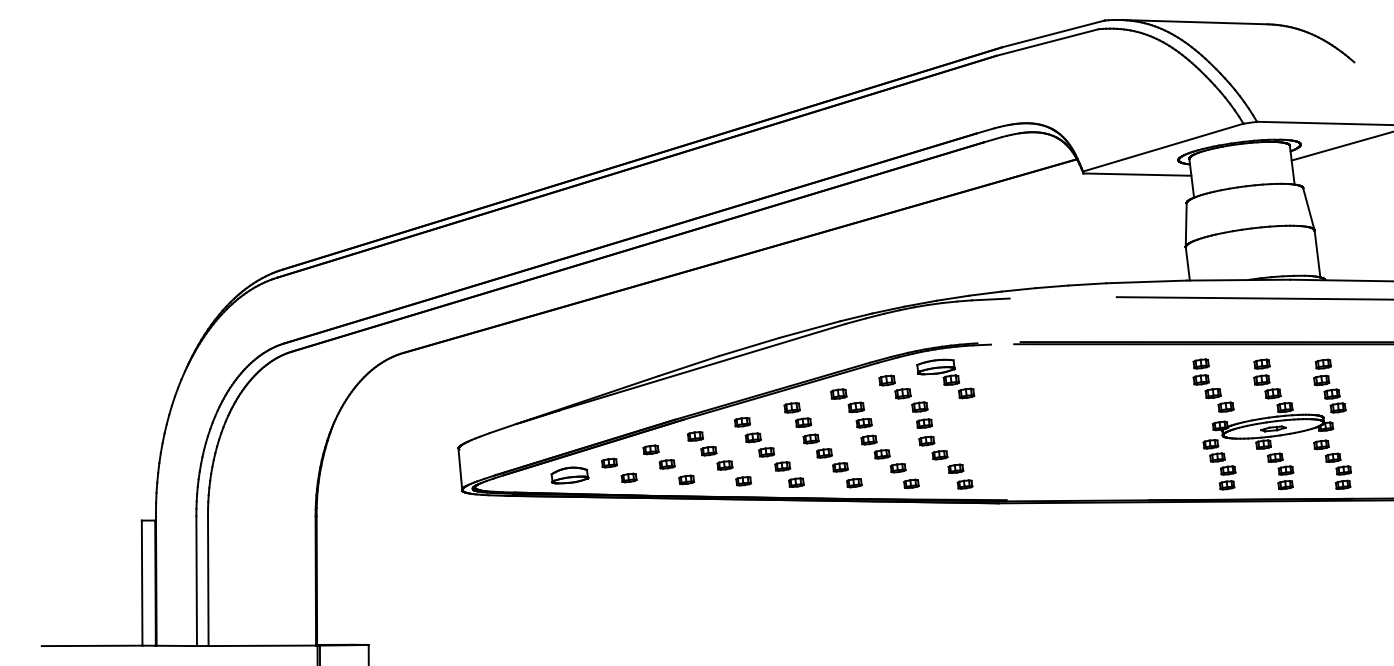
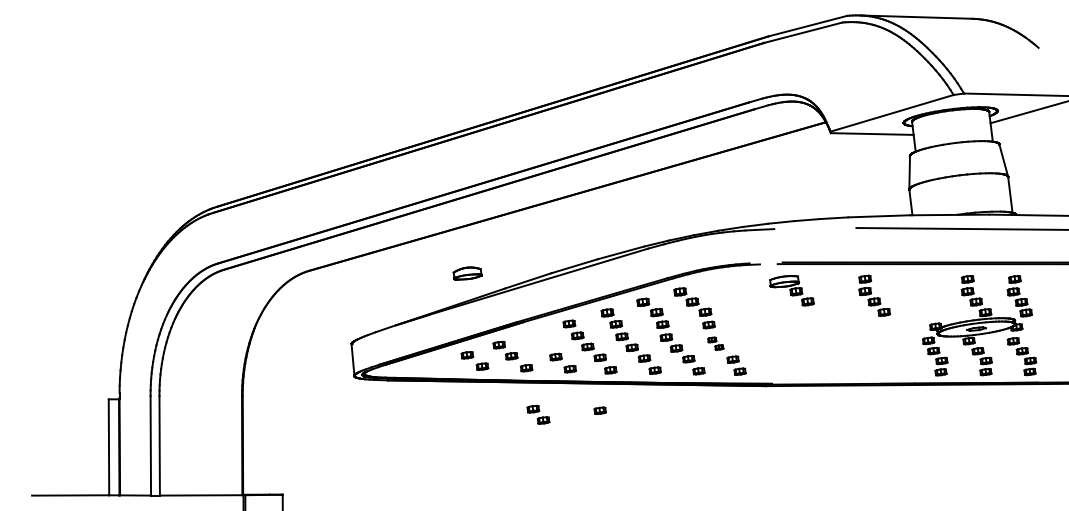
part: (945, 378) -> (791, 290), moved
part: (1213, 385) -> (874, 295), moved
part: (702, 443) -> (538, 414), moved
part: (933, 447) -> (715, 343), size x0.7
part: (569, 475) -> (467, 273), moved
part: (782, 535) -> (600, 410), added

